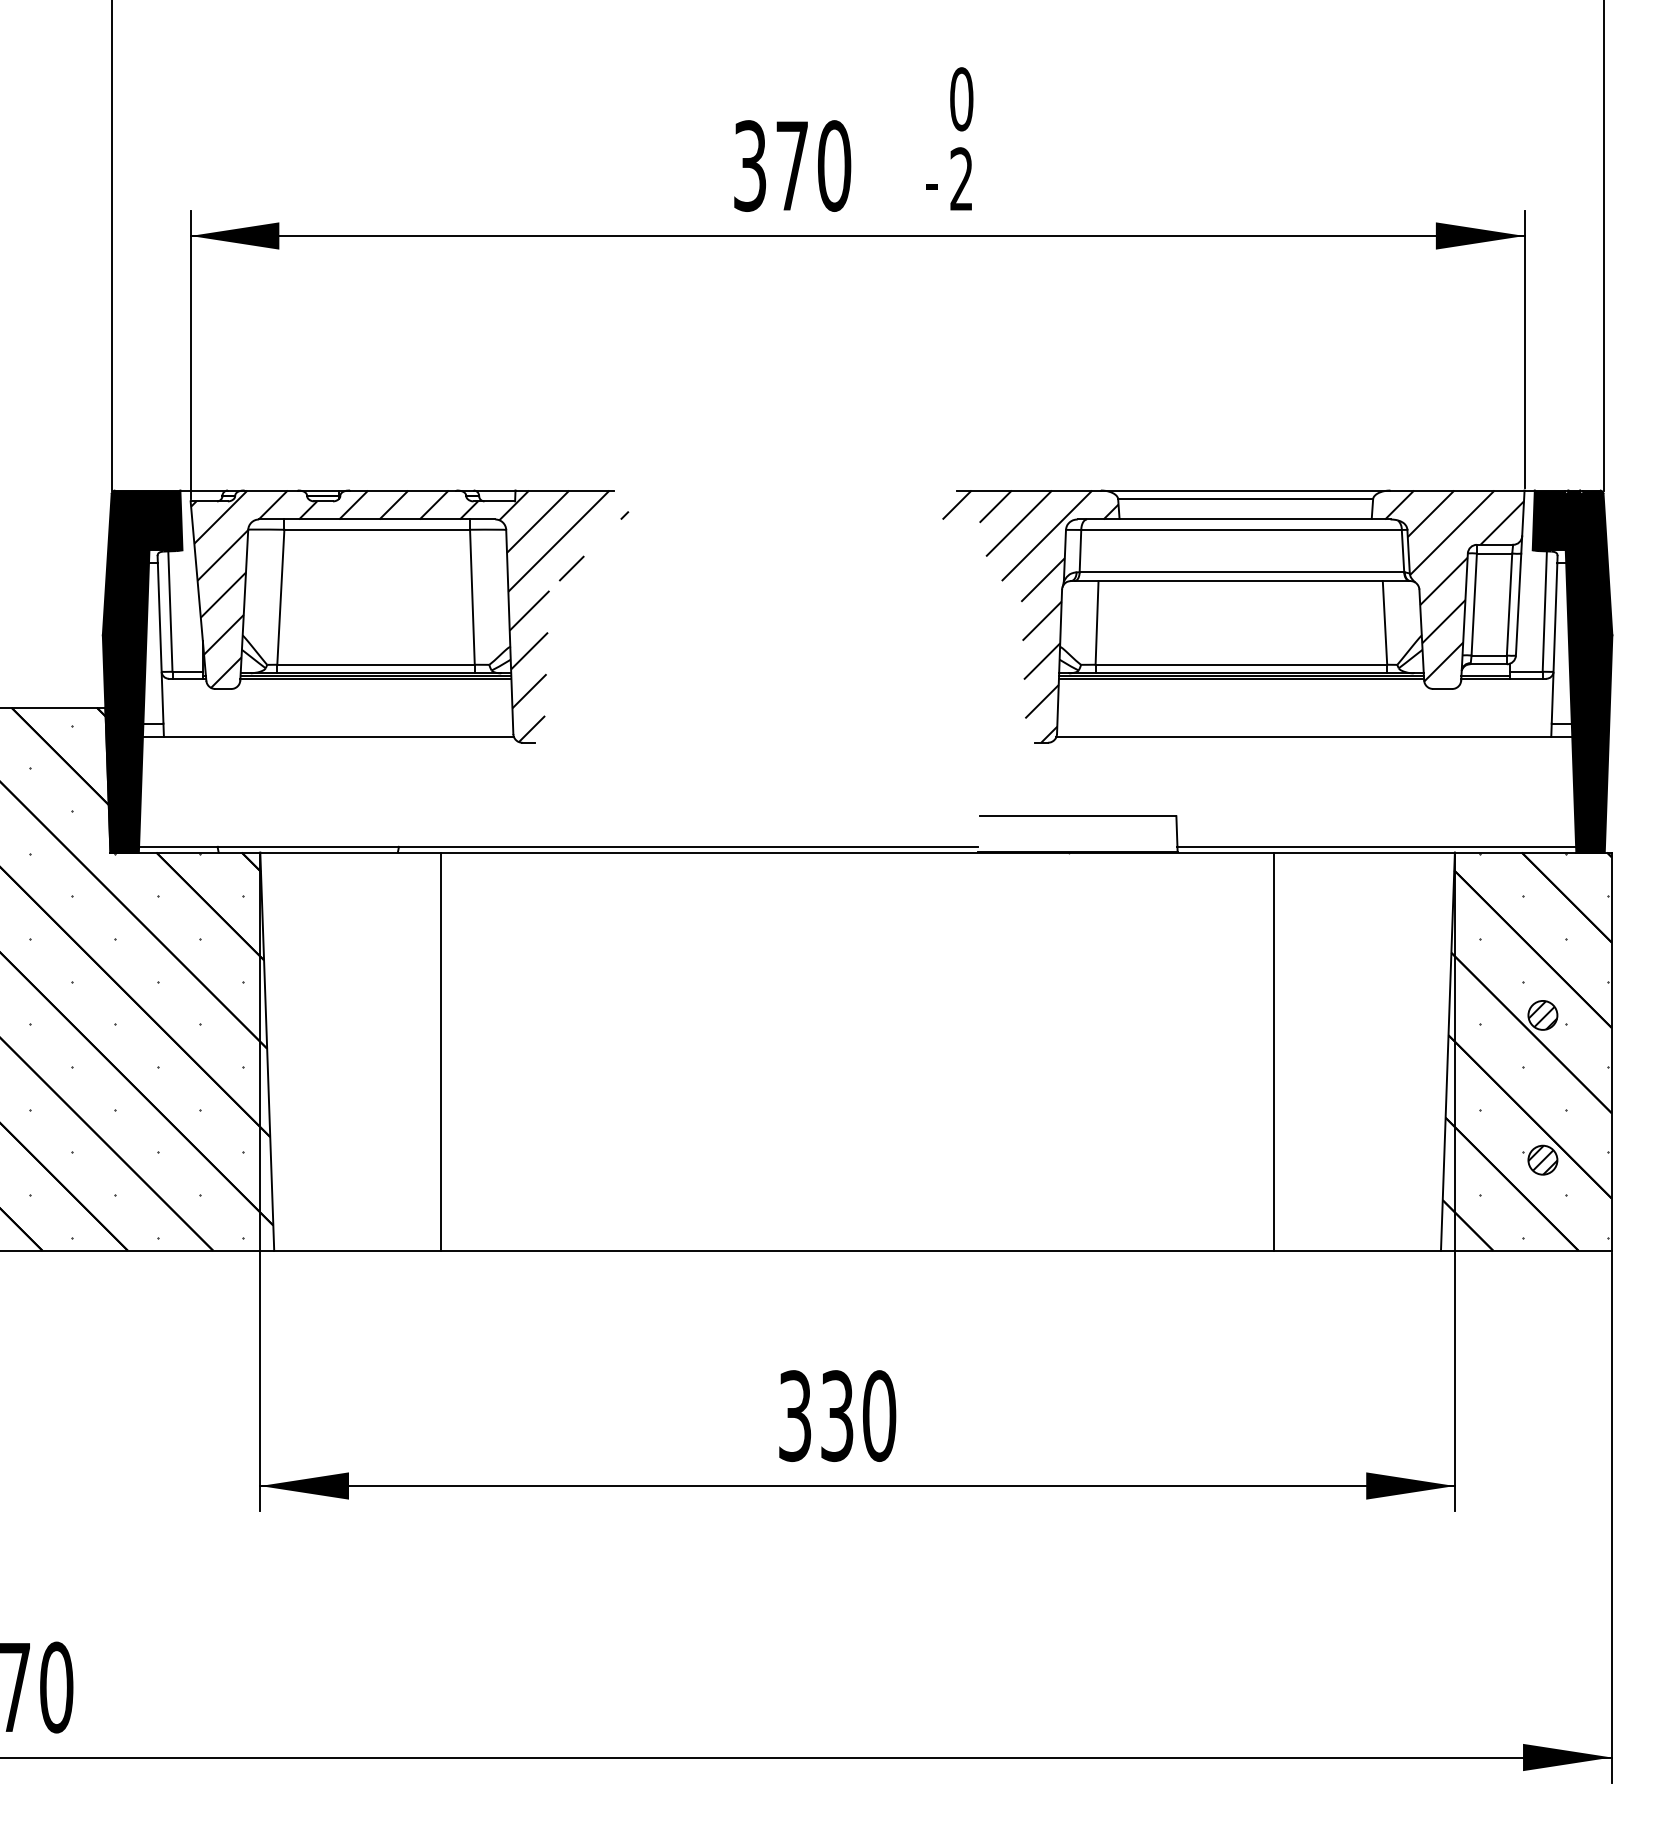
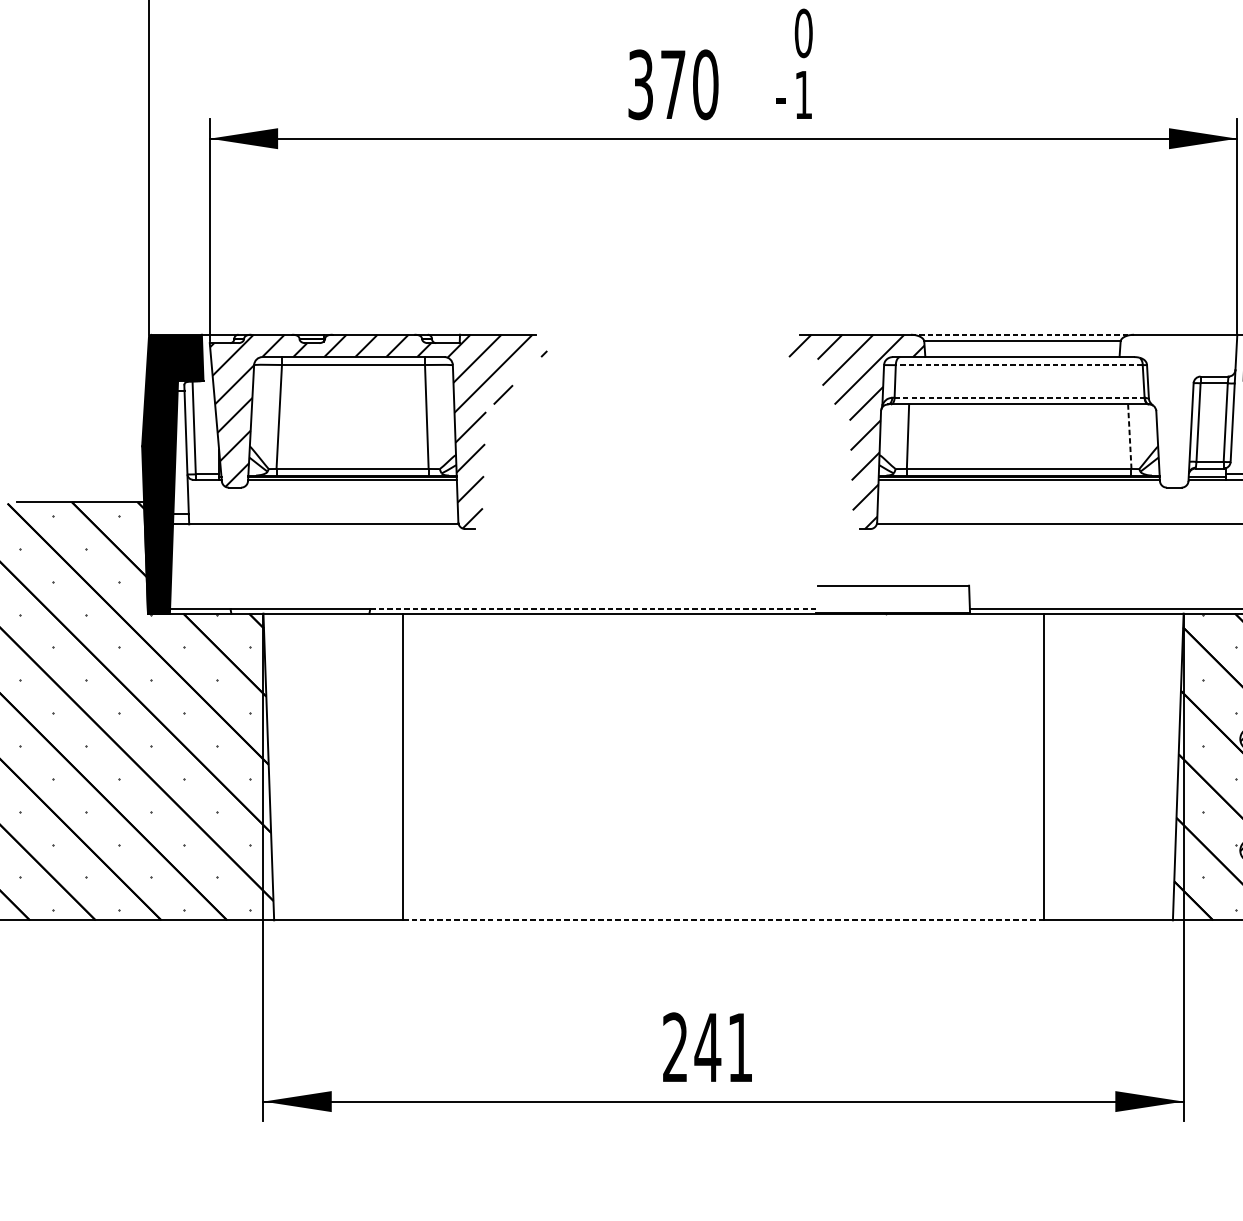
text: (961, 178) -> (803, 94), 2 -> 1
line: (1245, 490) -> (1022, 334), solid -> dashed
line: (1241, 529) -> (1019, 364), solid -> dashed
line: (1242, 572) -> (1020, 397), solid -> dashed
hatch: (1454, 585) -> (1183, 407), removed
line: (1384, 622) -> (1129, 436), solid -> dashed
line: (688, 846) -> (593, 608), solid -> dashed
line: (857, 1250) -> (723, 920), solid -> dashed
text: (837, 1416) -> (708, 1048), 330 -> 241

